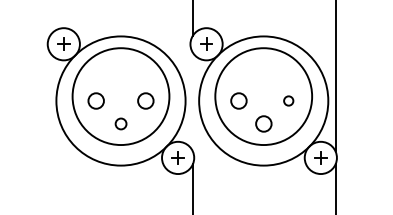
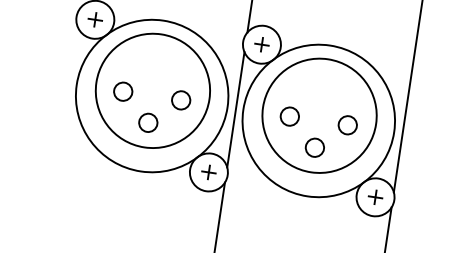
circle: (288, 100) -> (347, 124), size x1.67
line: (192, 101) -> (235, 109), added
circle: (120, 123) -> (147, 122), size x1.43

